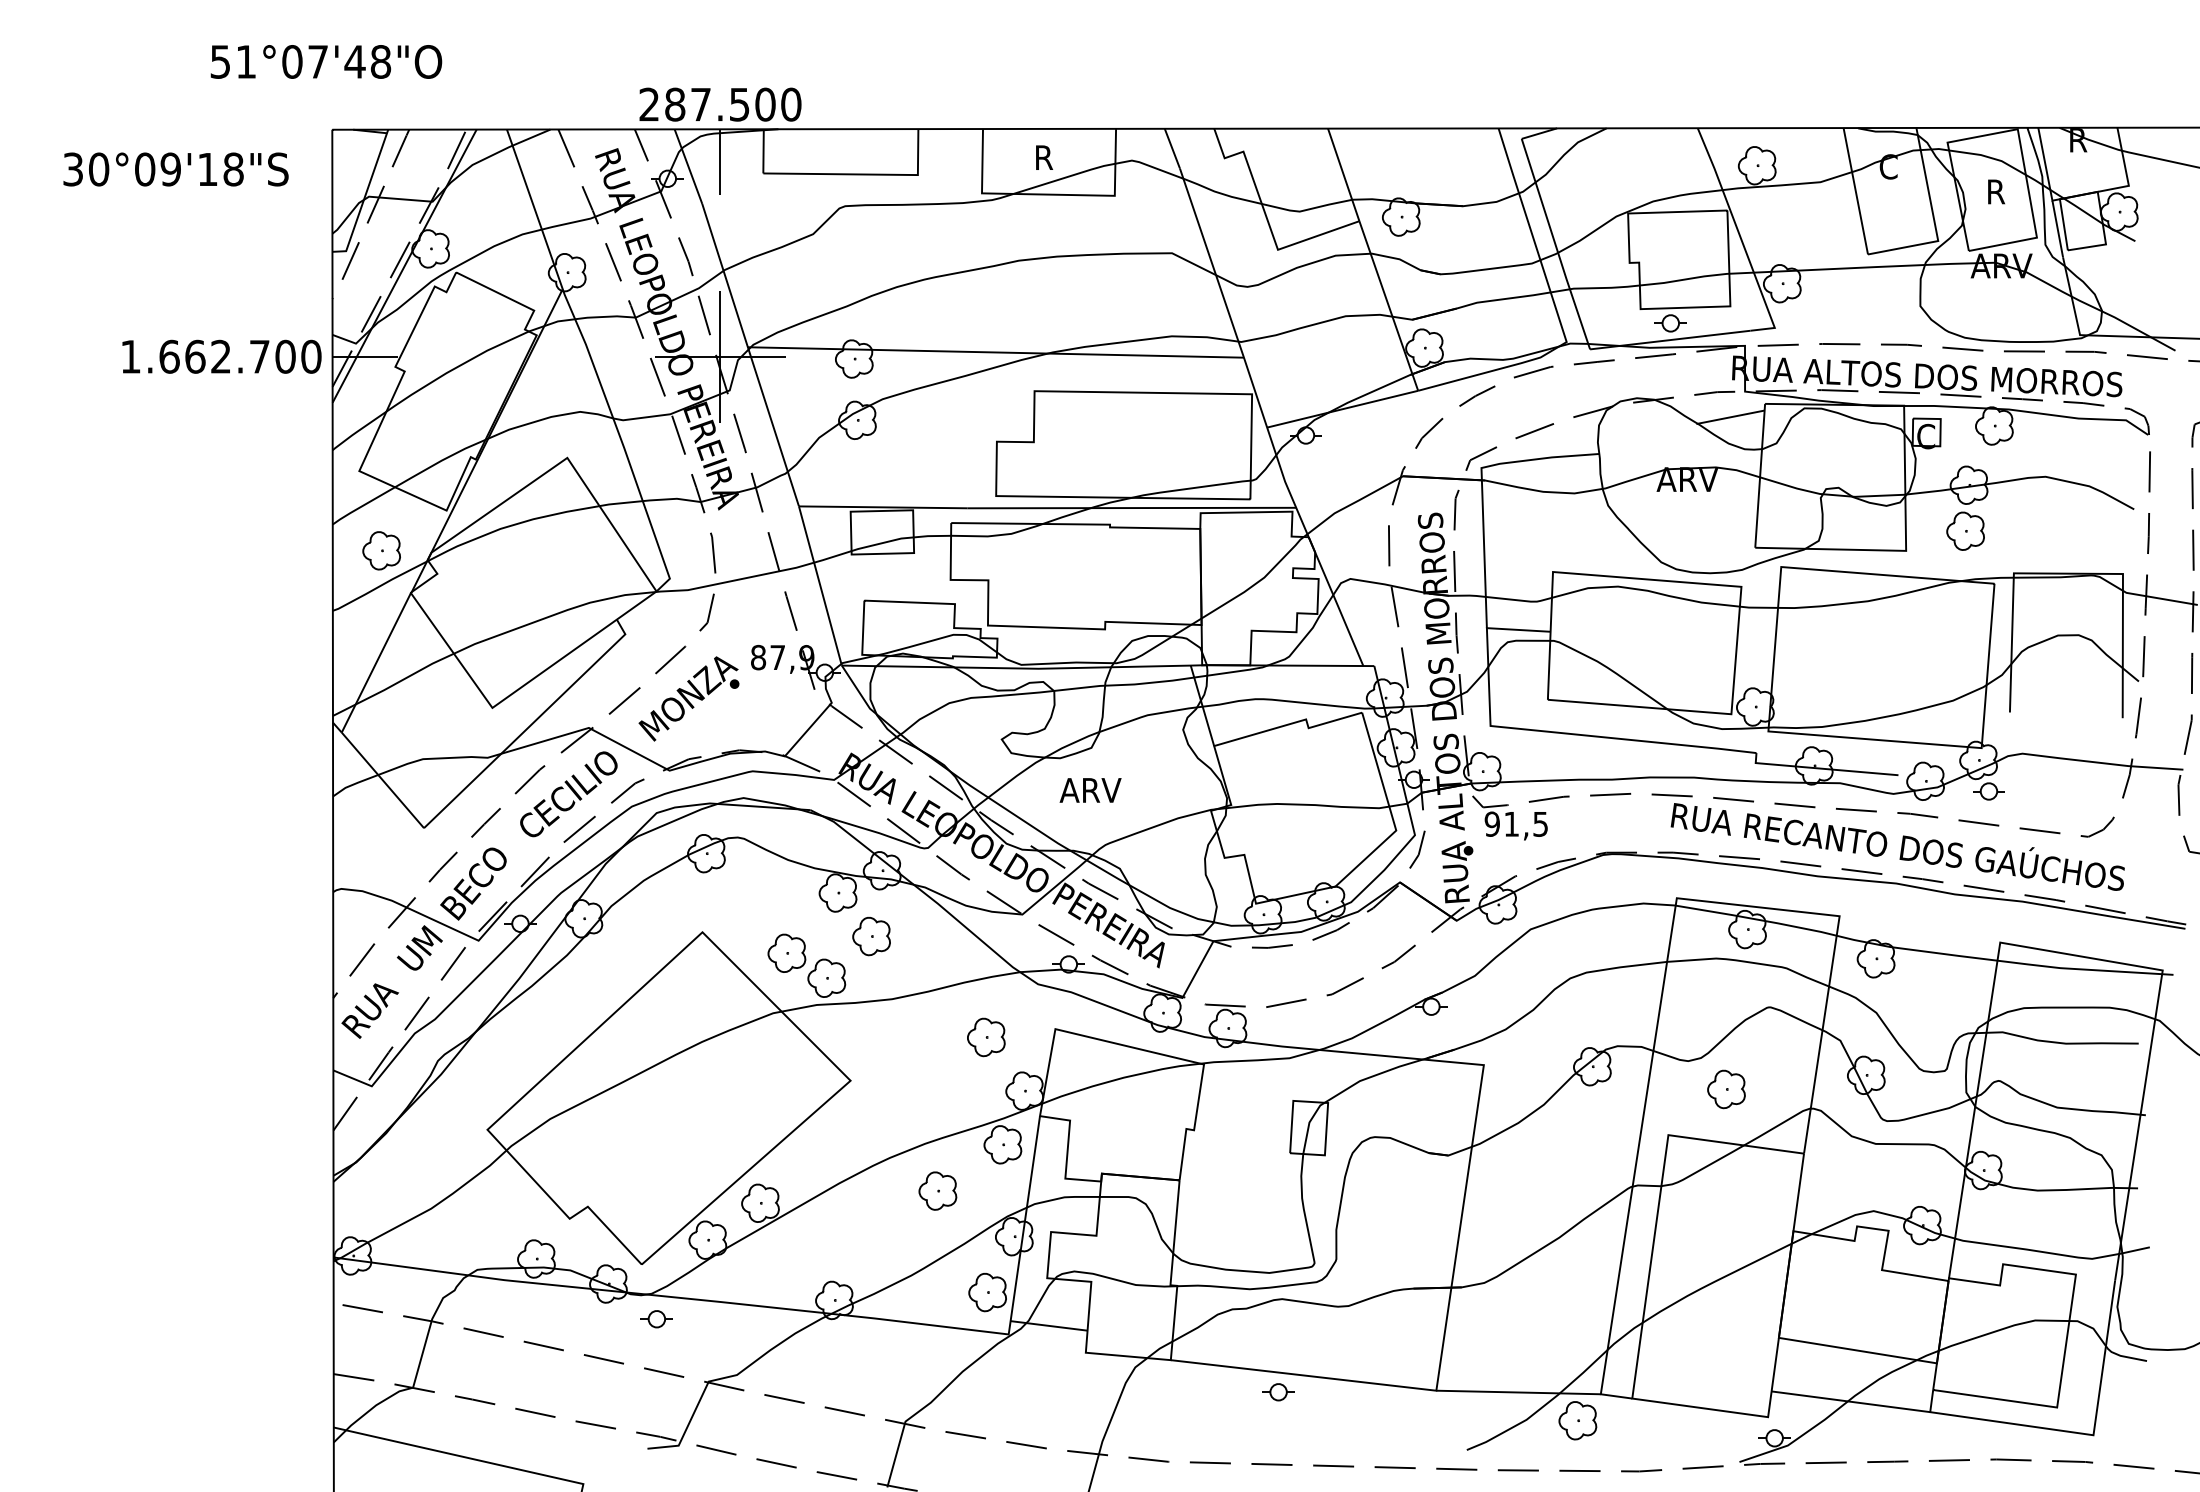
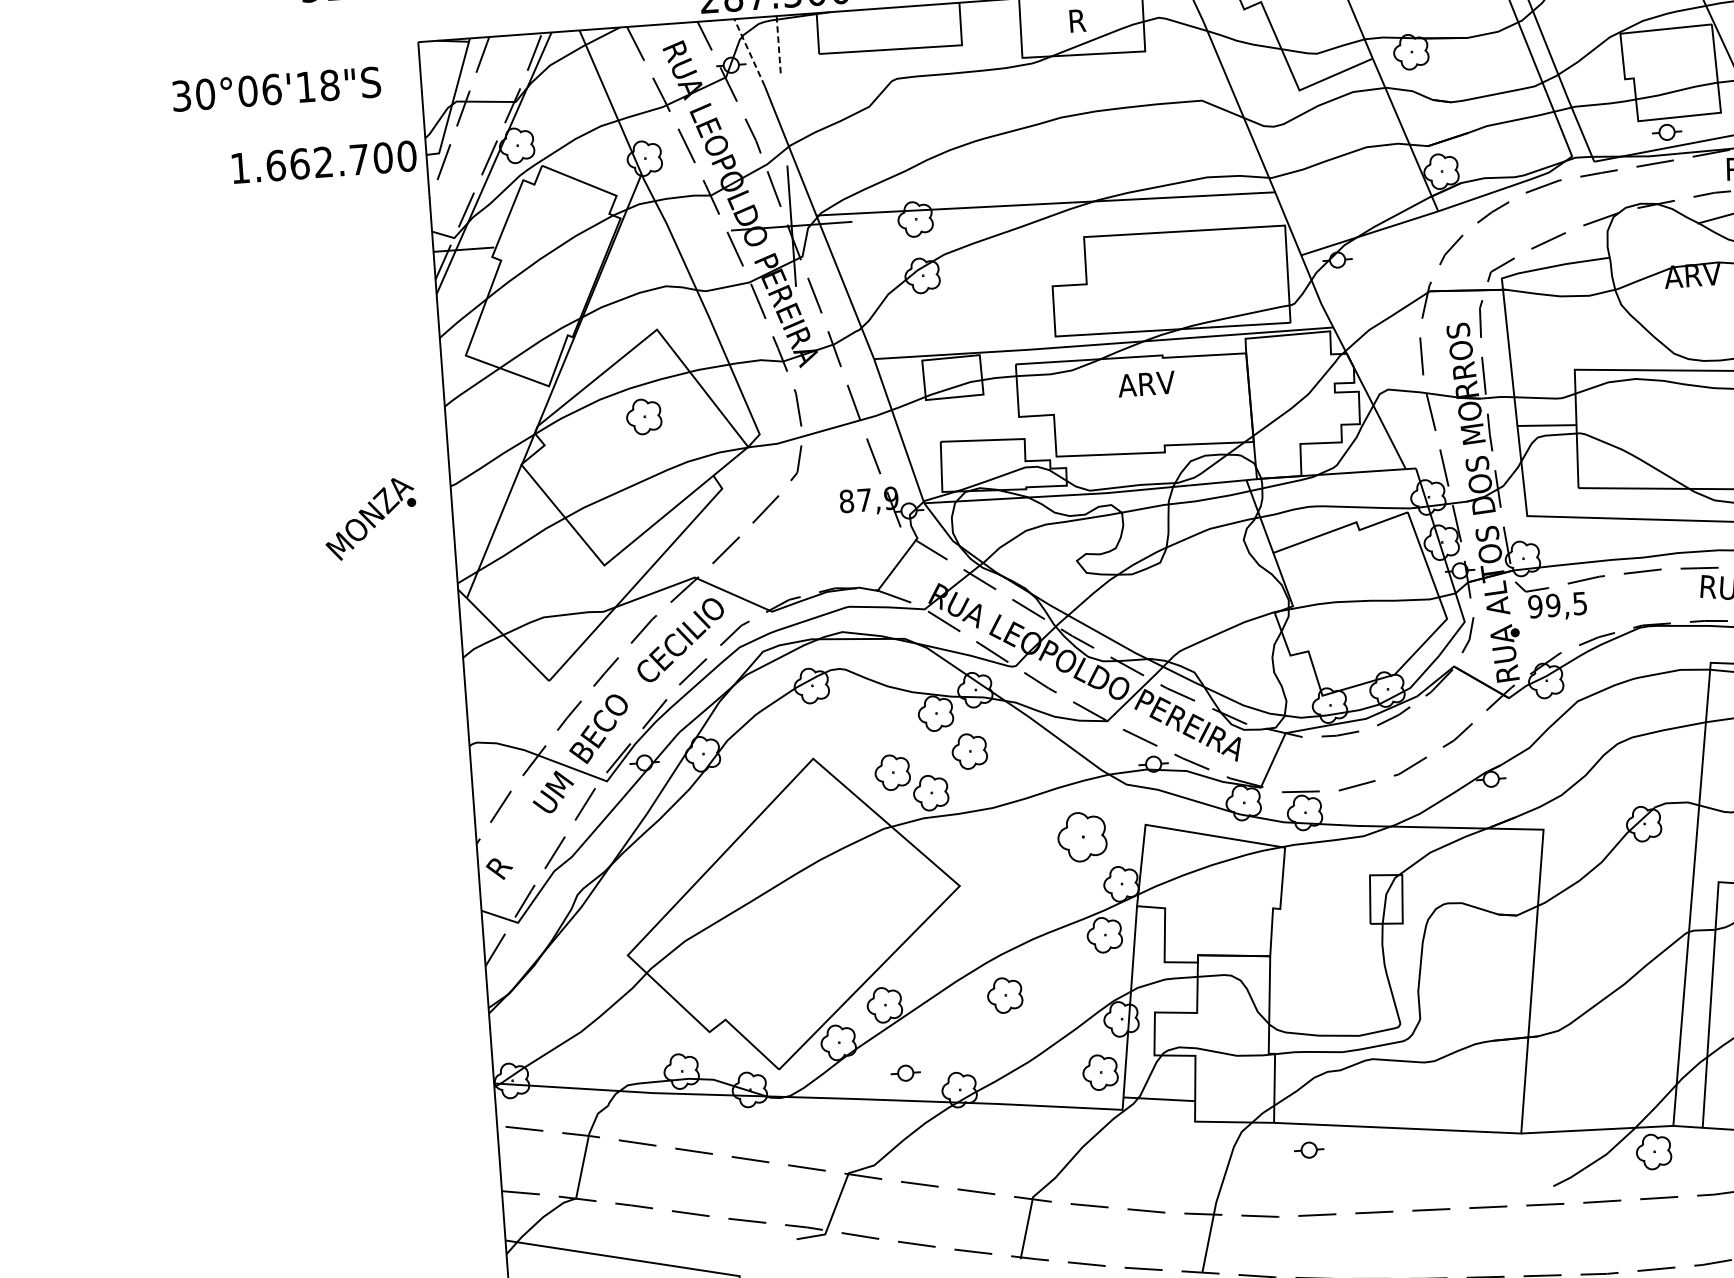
line: (720, 162) -> (778, 46), solid -> dashed
line: (688, 166) -> (749, 52), solid -> dashed
text: (170, 169) -> (271, 89), 30°09'18"S -> 30°06'18"S
text: (221, 356) -> (324, 161), moved
part: (381, 550) -> (643, 416), moved
part: (688, 698) -> (370, 518), moved
text: (1090, 790) -> (1146, 384), moved
text: (1511, 823) -> (1553, 604), 91,5 -> 99,5
text: (376, 1001) -> (516, 844), RUA -> R
part: (986, 1037) -> (1082, 837), size x1.4
part: (937, 1190) -> (1004, 994), moved
part: (656, 1319) -> (905, 1073), moved
part: (1278, 1392) -> (1309, 1150), moved

